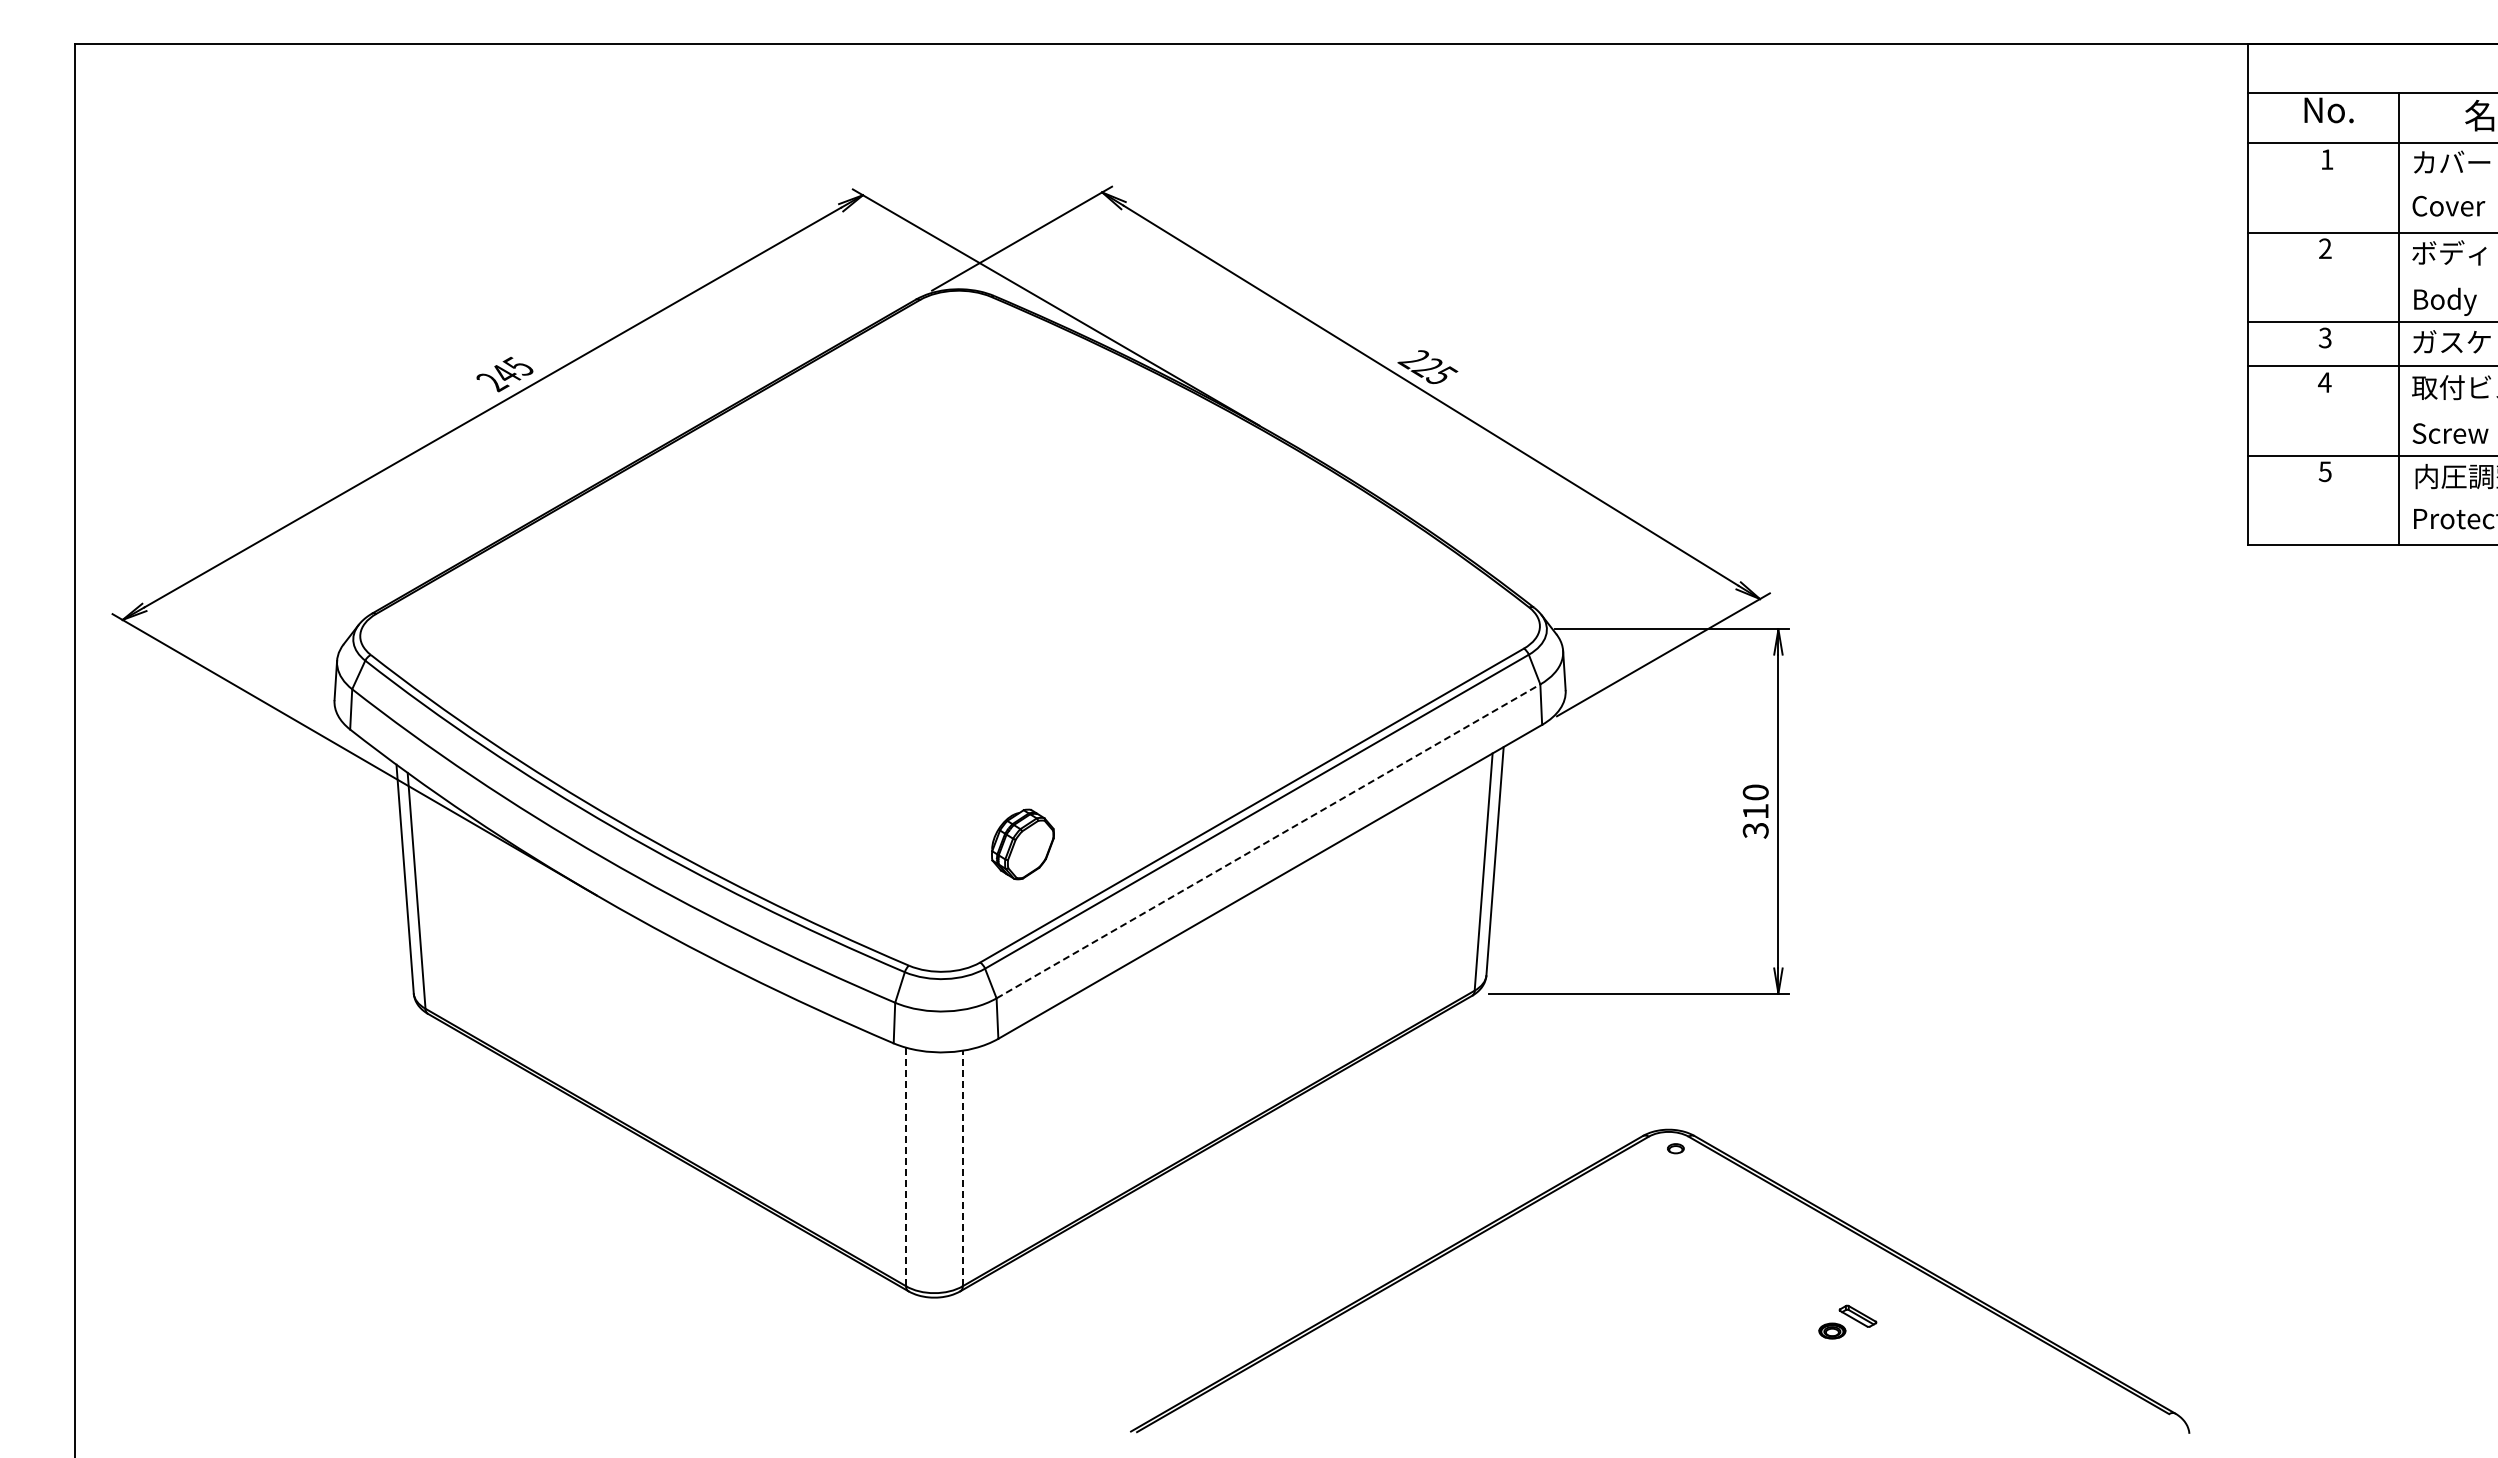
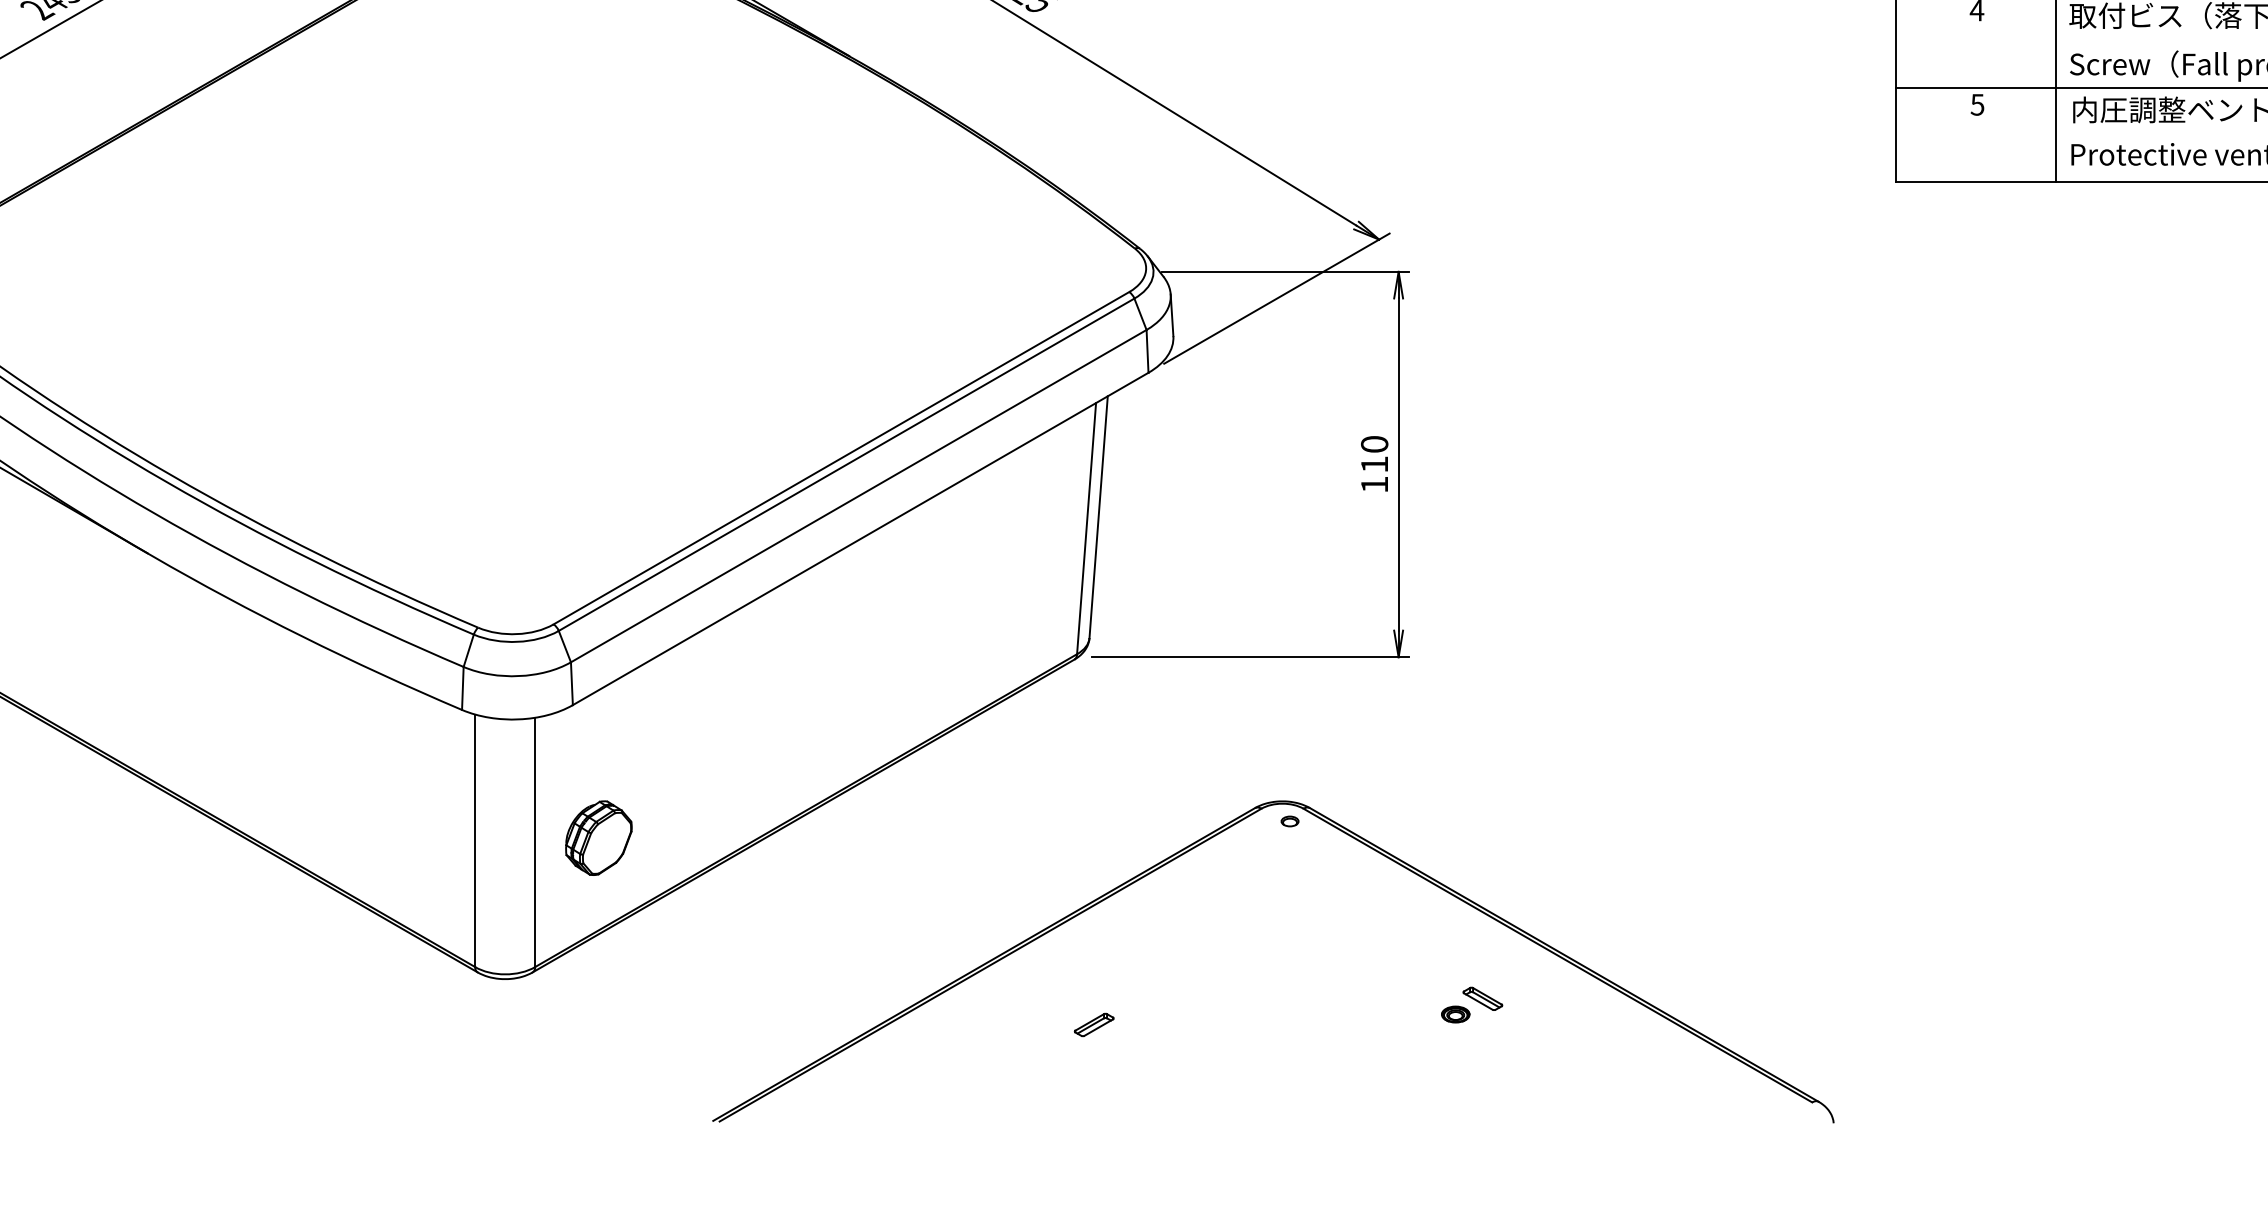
text: (1755, 830) -> (1374, 484), 310 -> 110
line: (1268, 841) -> (858, 496), dashed -> solid
part: (1022, 844) -> (598, 838), moved
line: (906, 1167) -> (475, 841), dashed -> solid
line: (962, 1168) -> (534, 842), dashed -> solid
part: (1490, 1340) -> (1093, 1024), added

